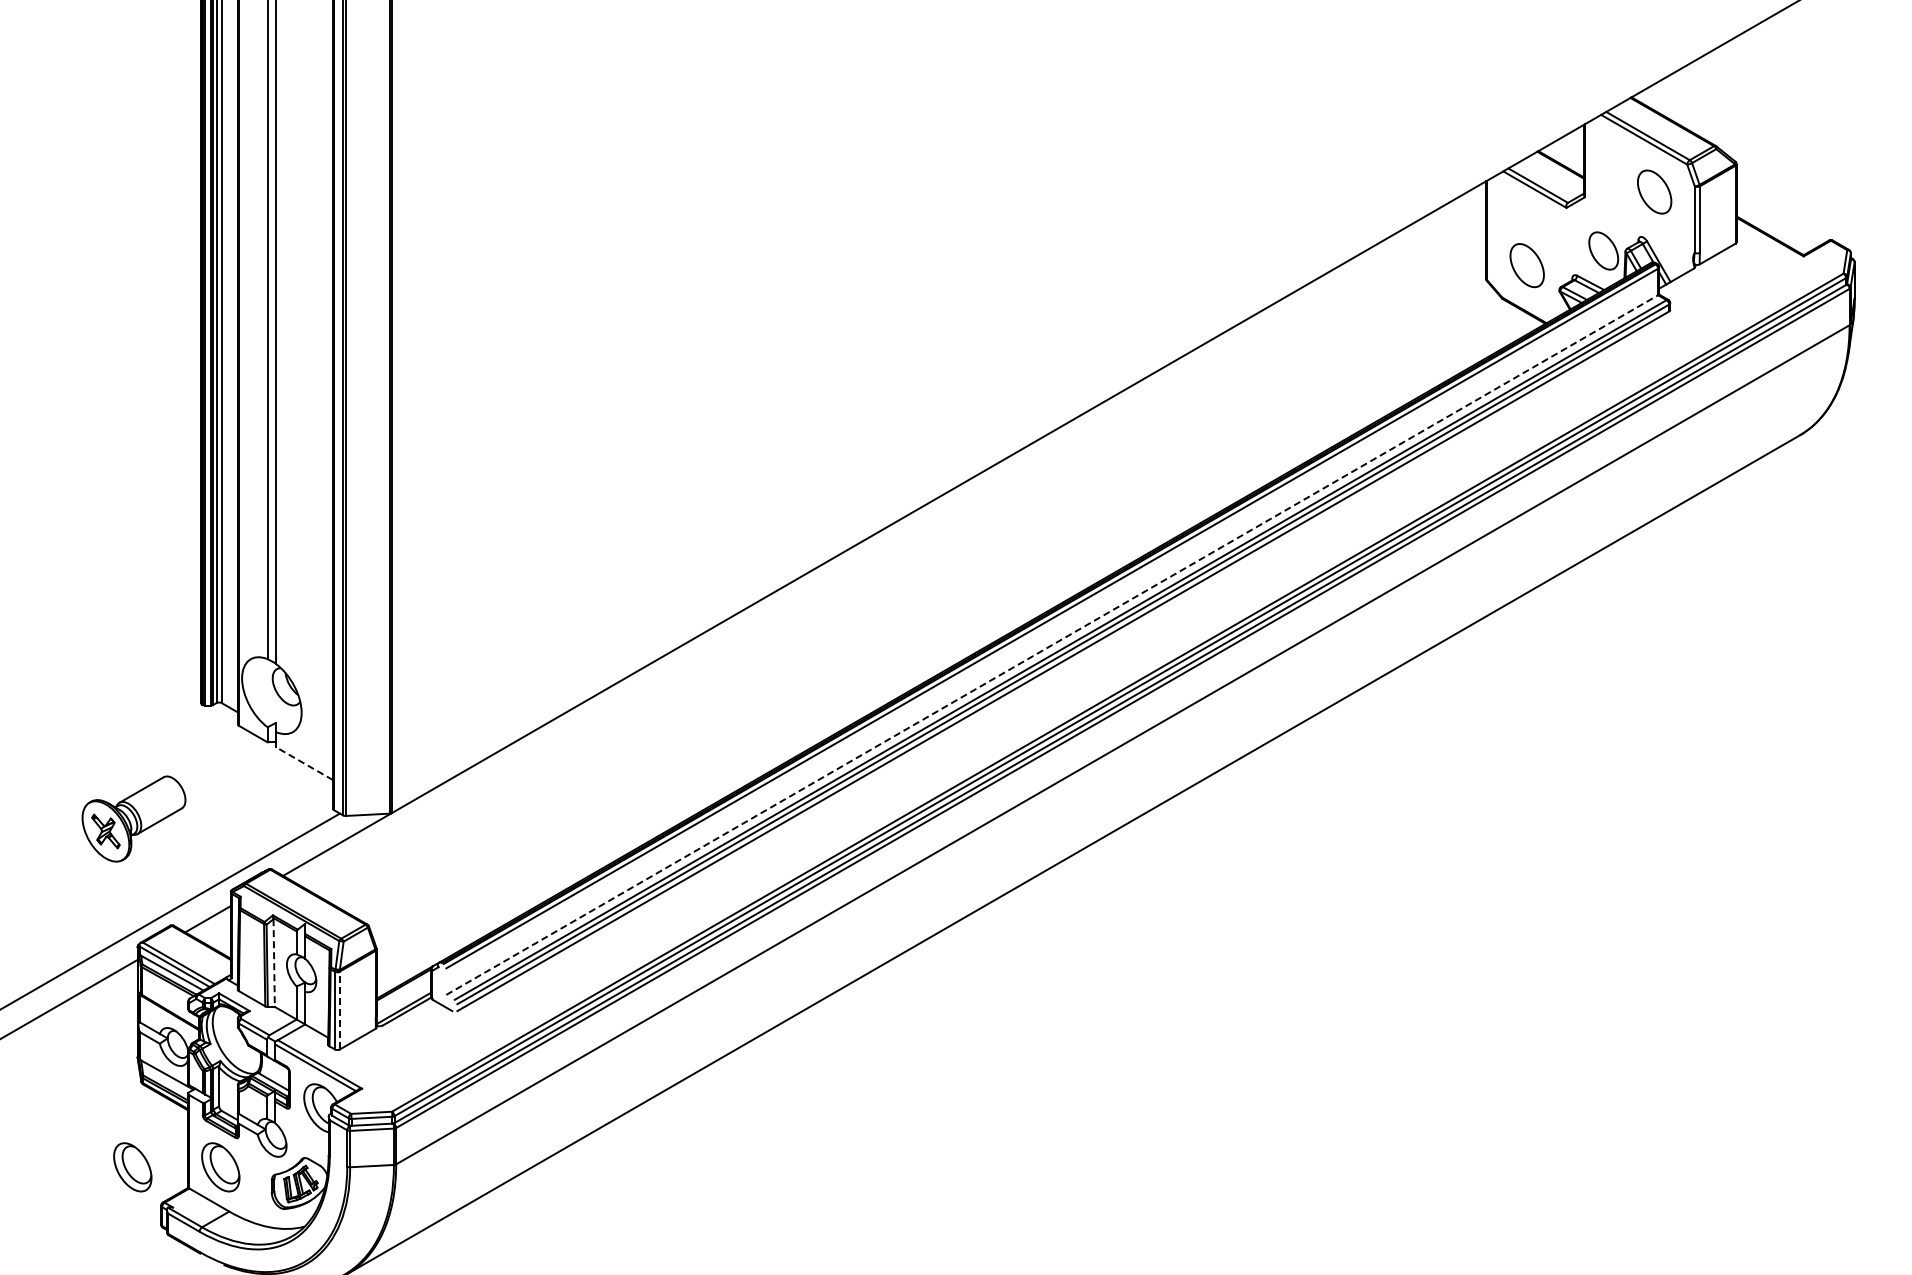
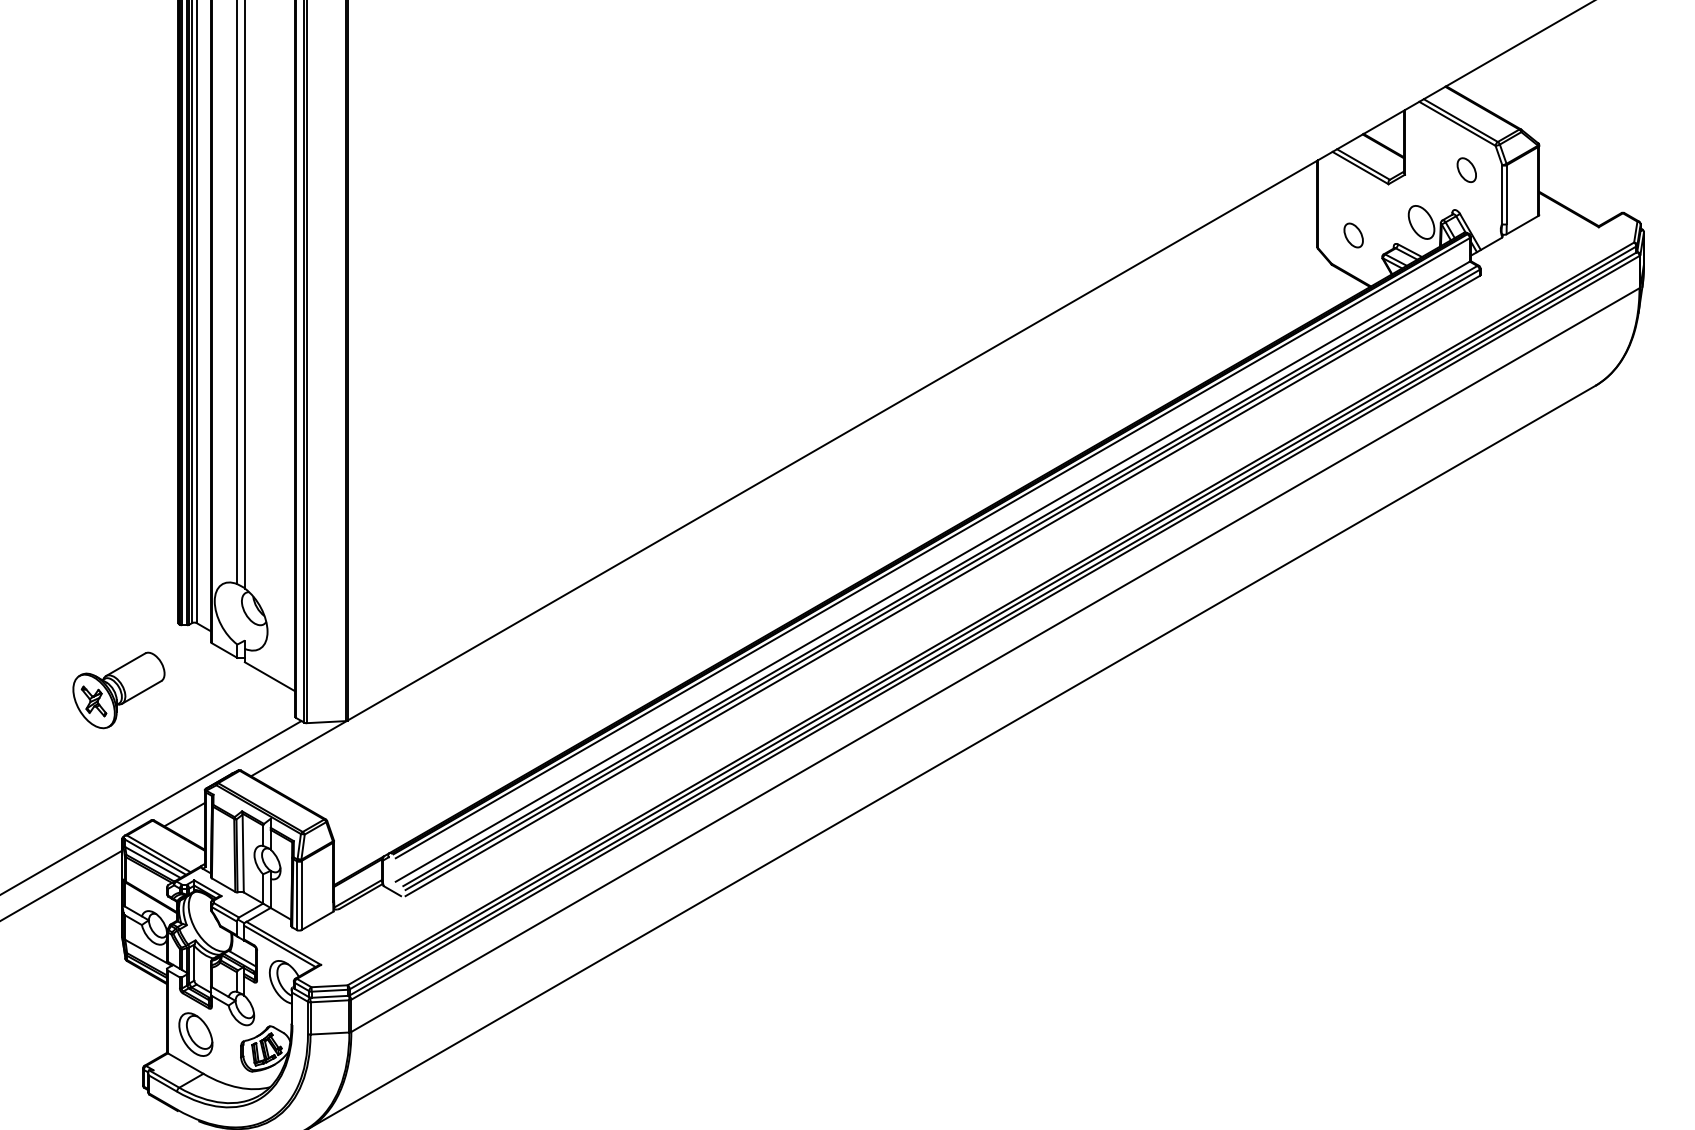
part: (1654, 191) -> (1466, 169), size x0.62
part: (1526, 265) -> (1353, 235), size x0.62
line: (1052, 645) -> (933, 572), dashed -> solid
line: (304, 763) -> (270, 676), dashed -> solid
part: (133, 818) -> (118, 689), moved
line: (274, 963) -> (243, 853), dashed -> solid
line: (339, 1010) -> (301, 895), dashed -> solid
part: (132, 1167) -> (117, 1034), removed

